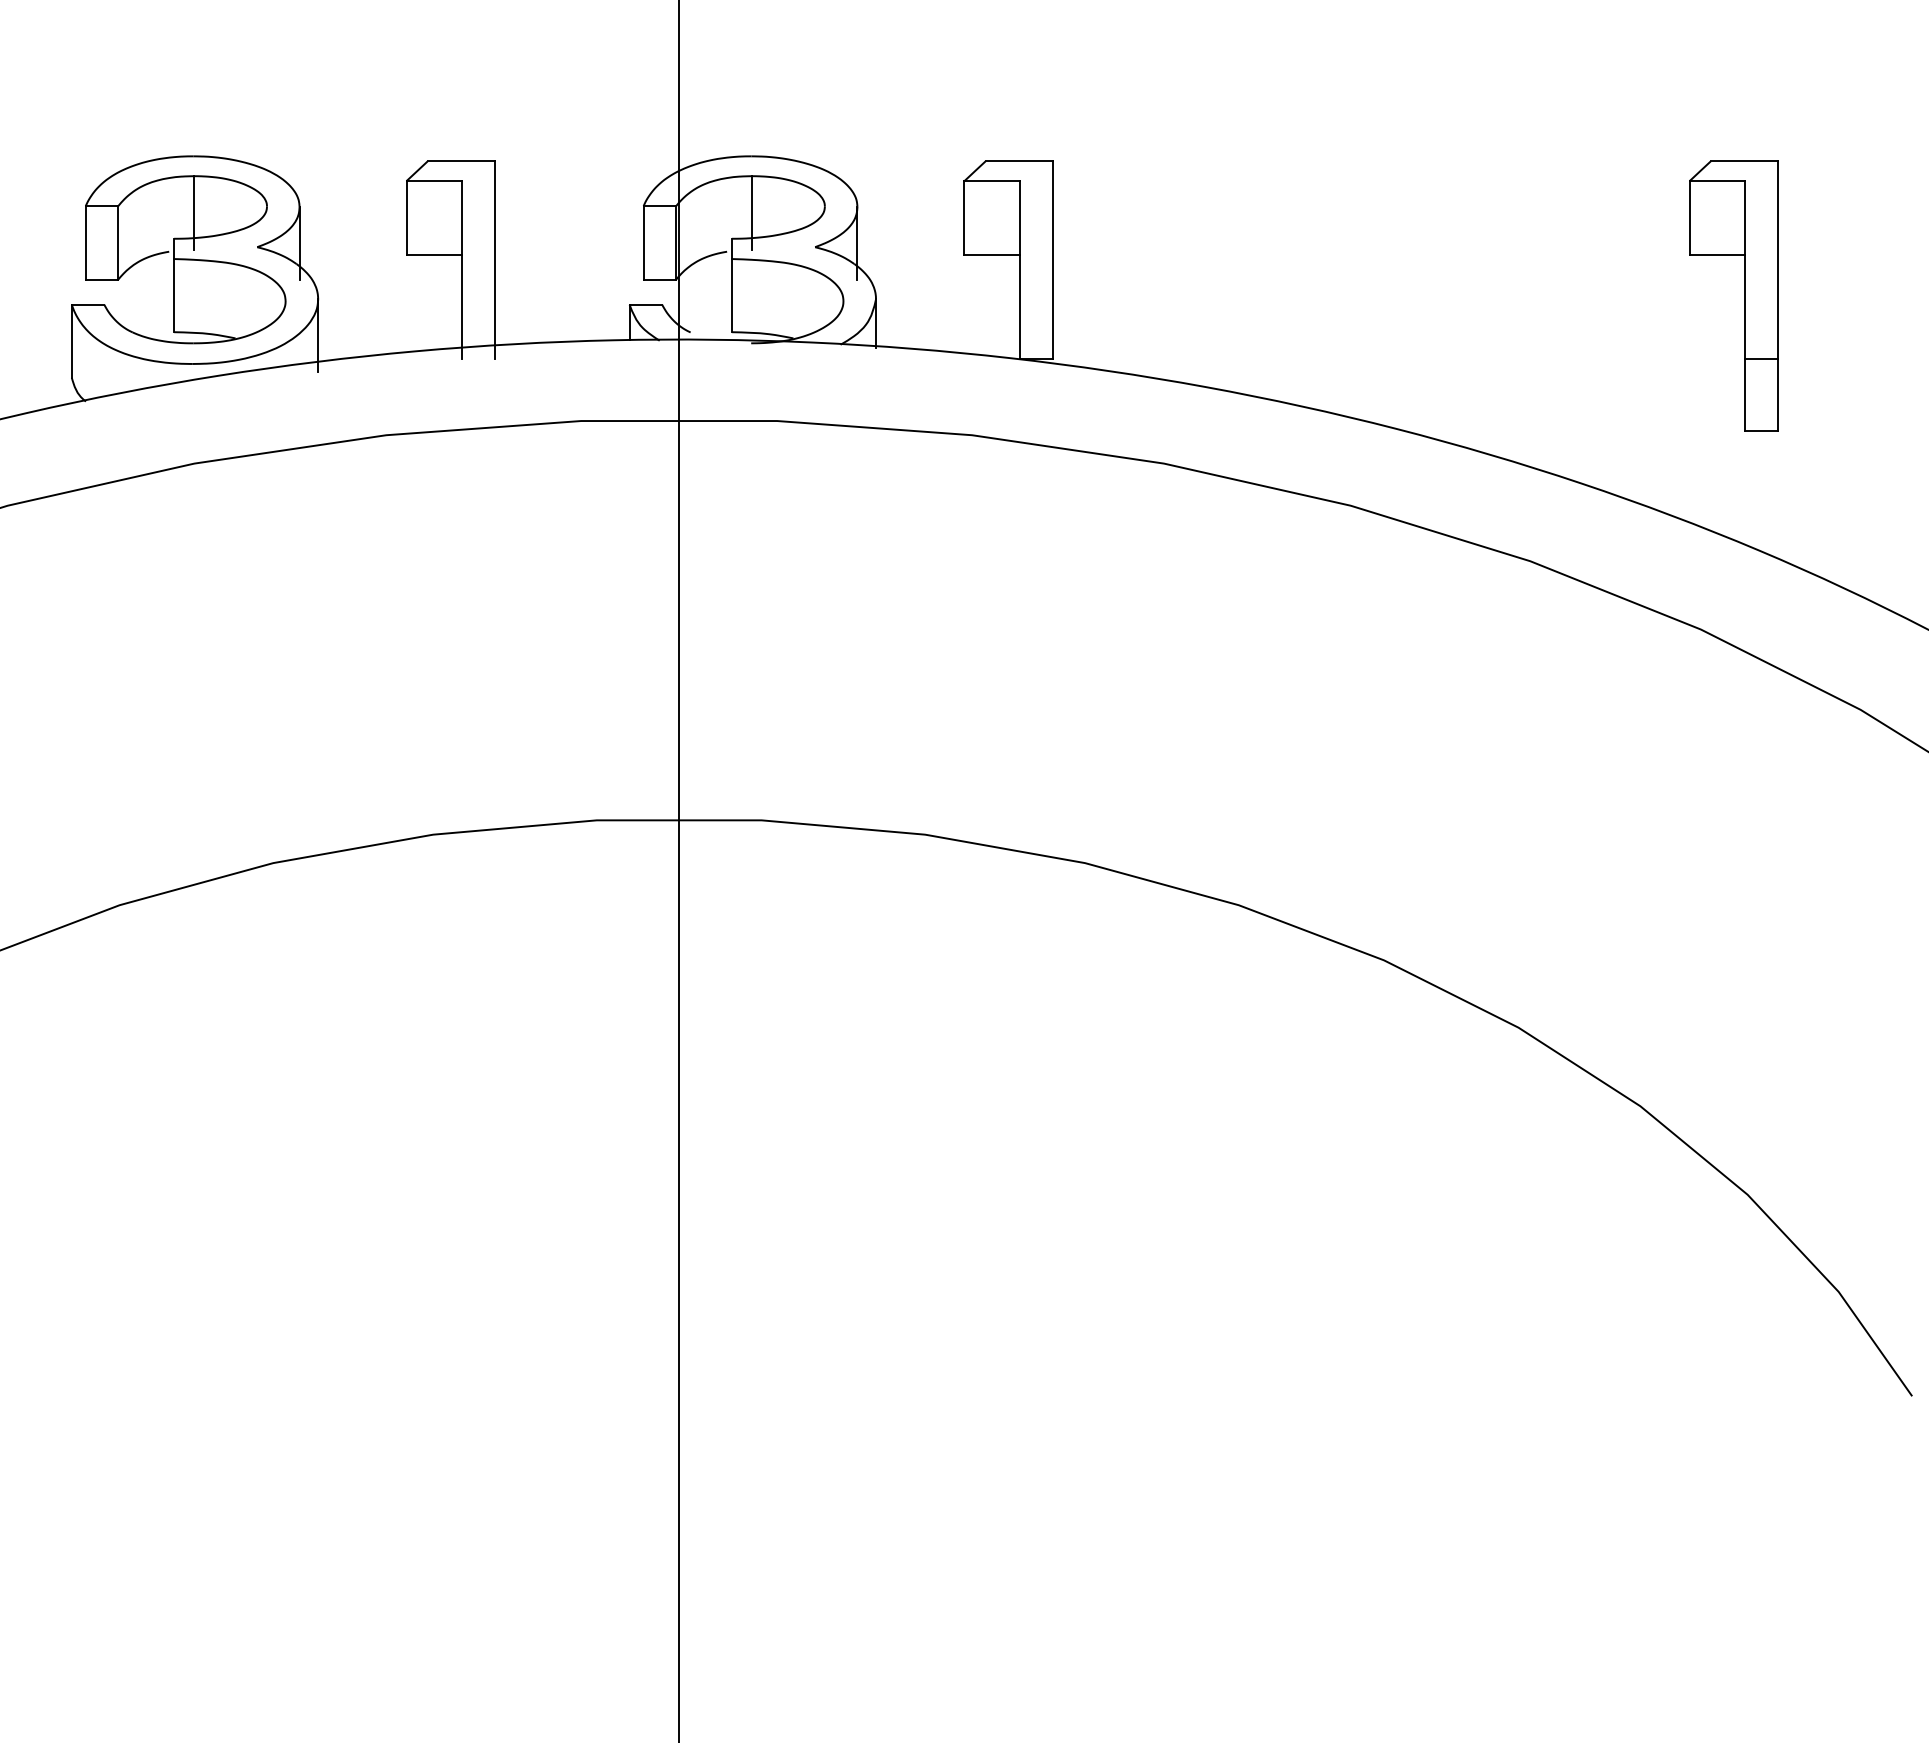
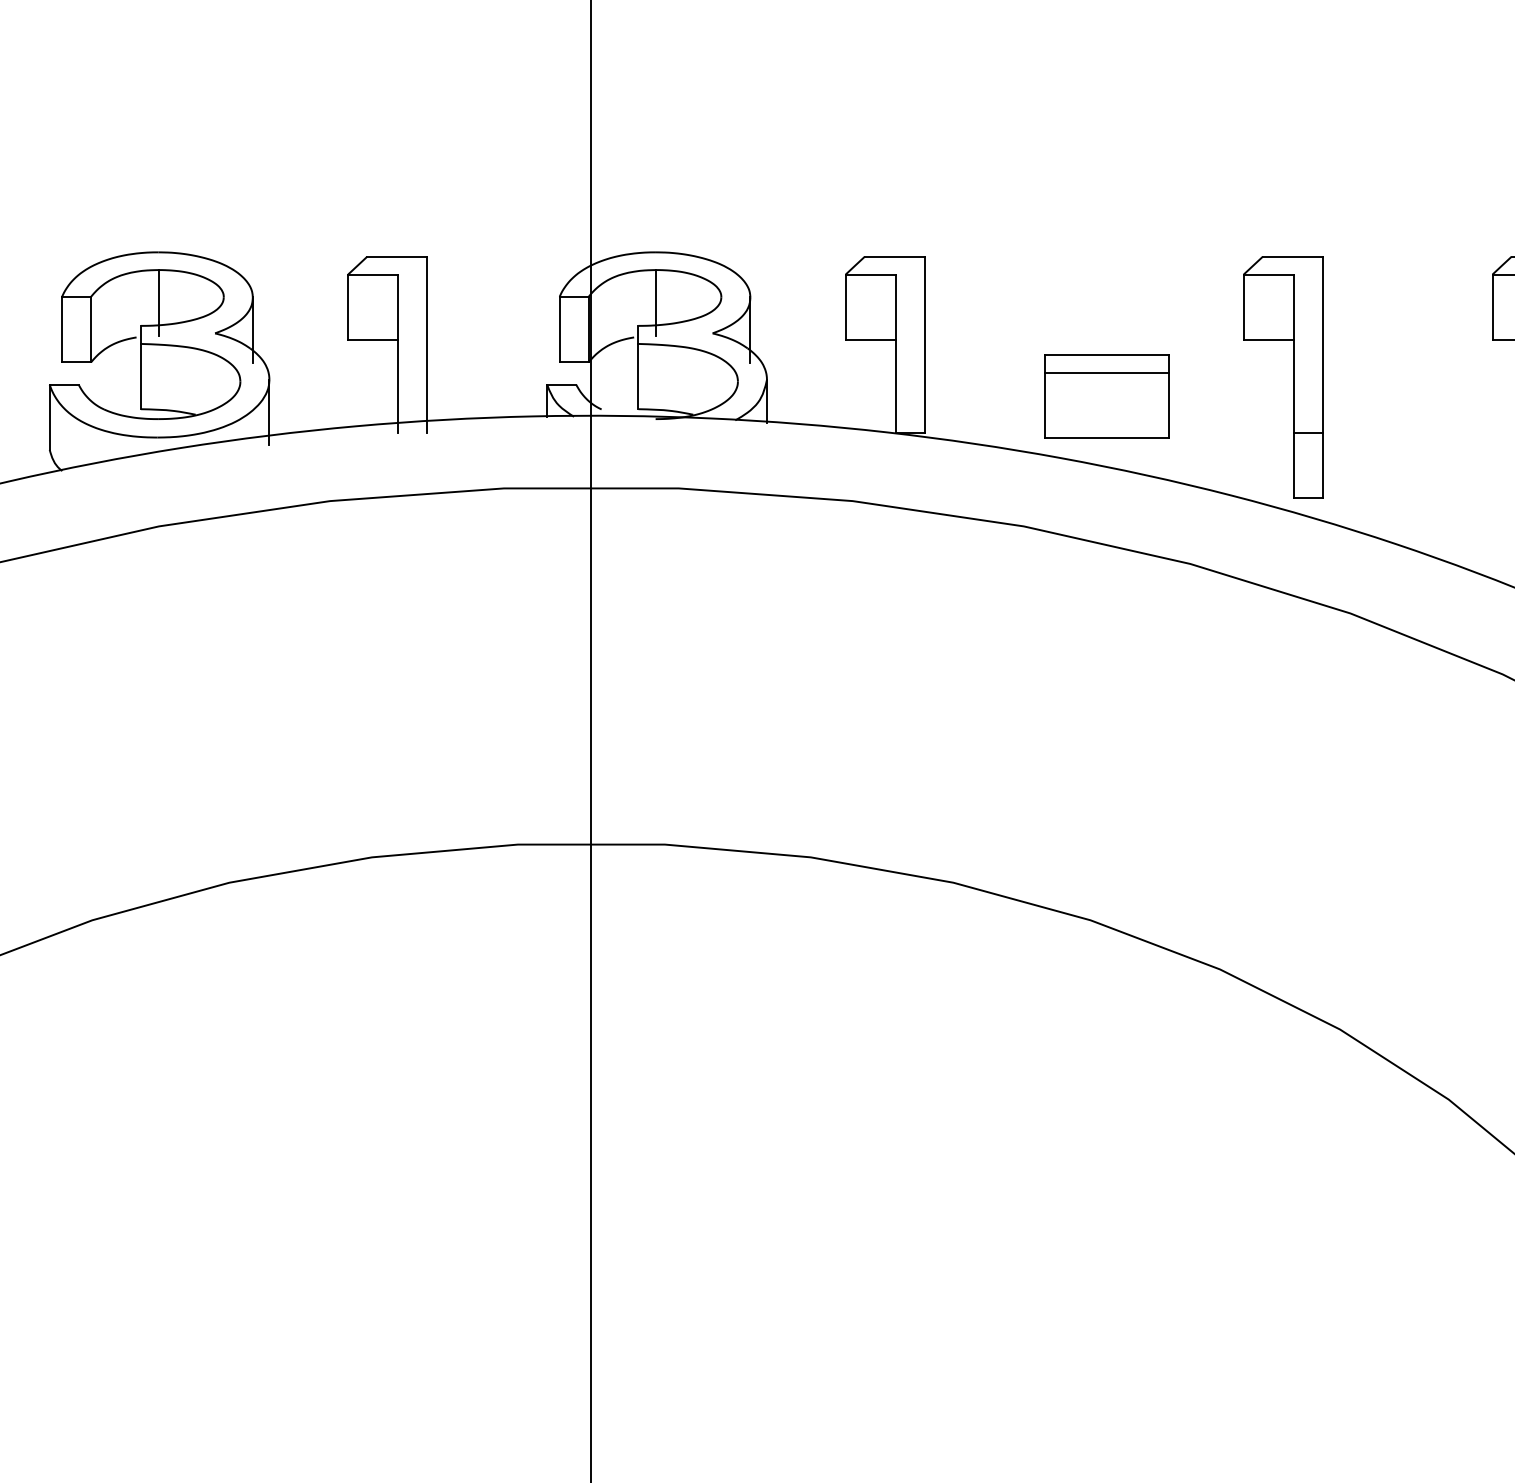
part: (1465, 295) -> (1292, 376), added
part: (1257, 318) -> (1107, 396), added

